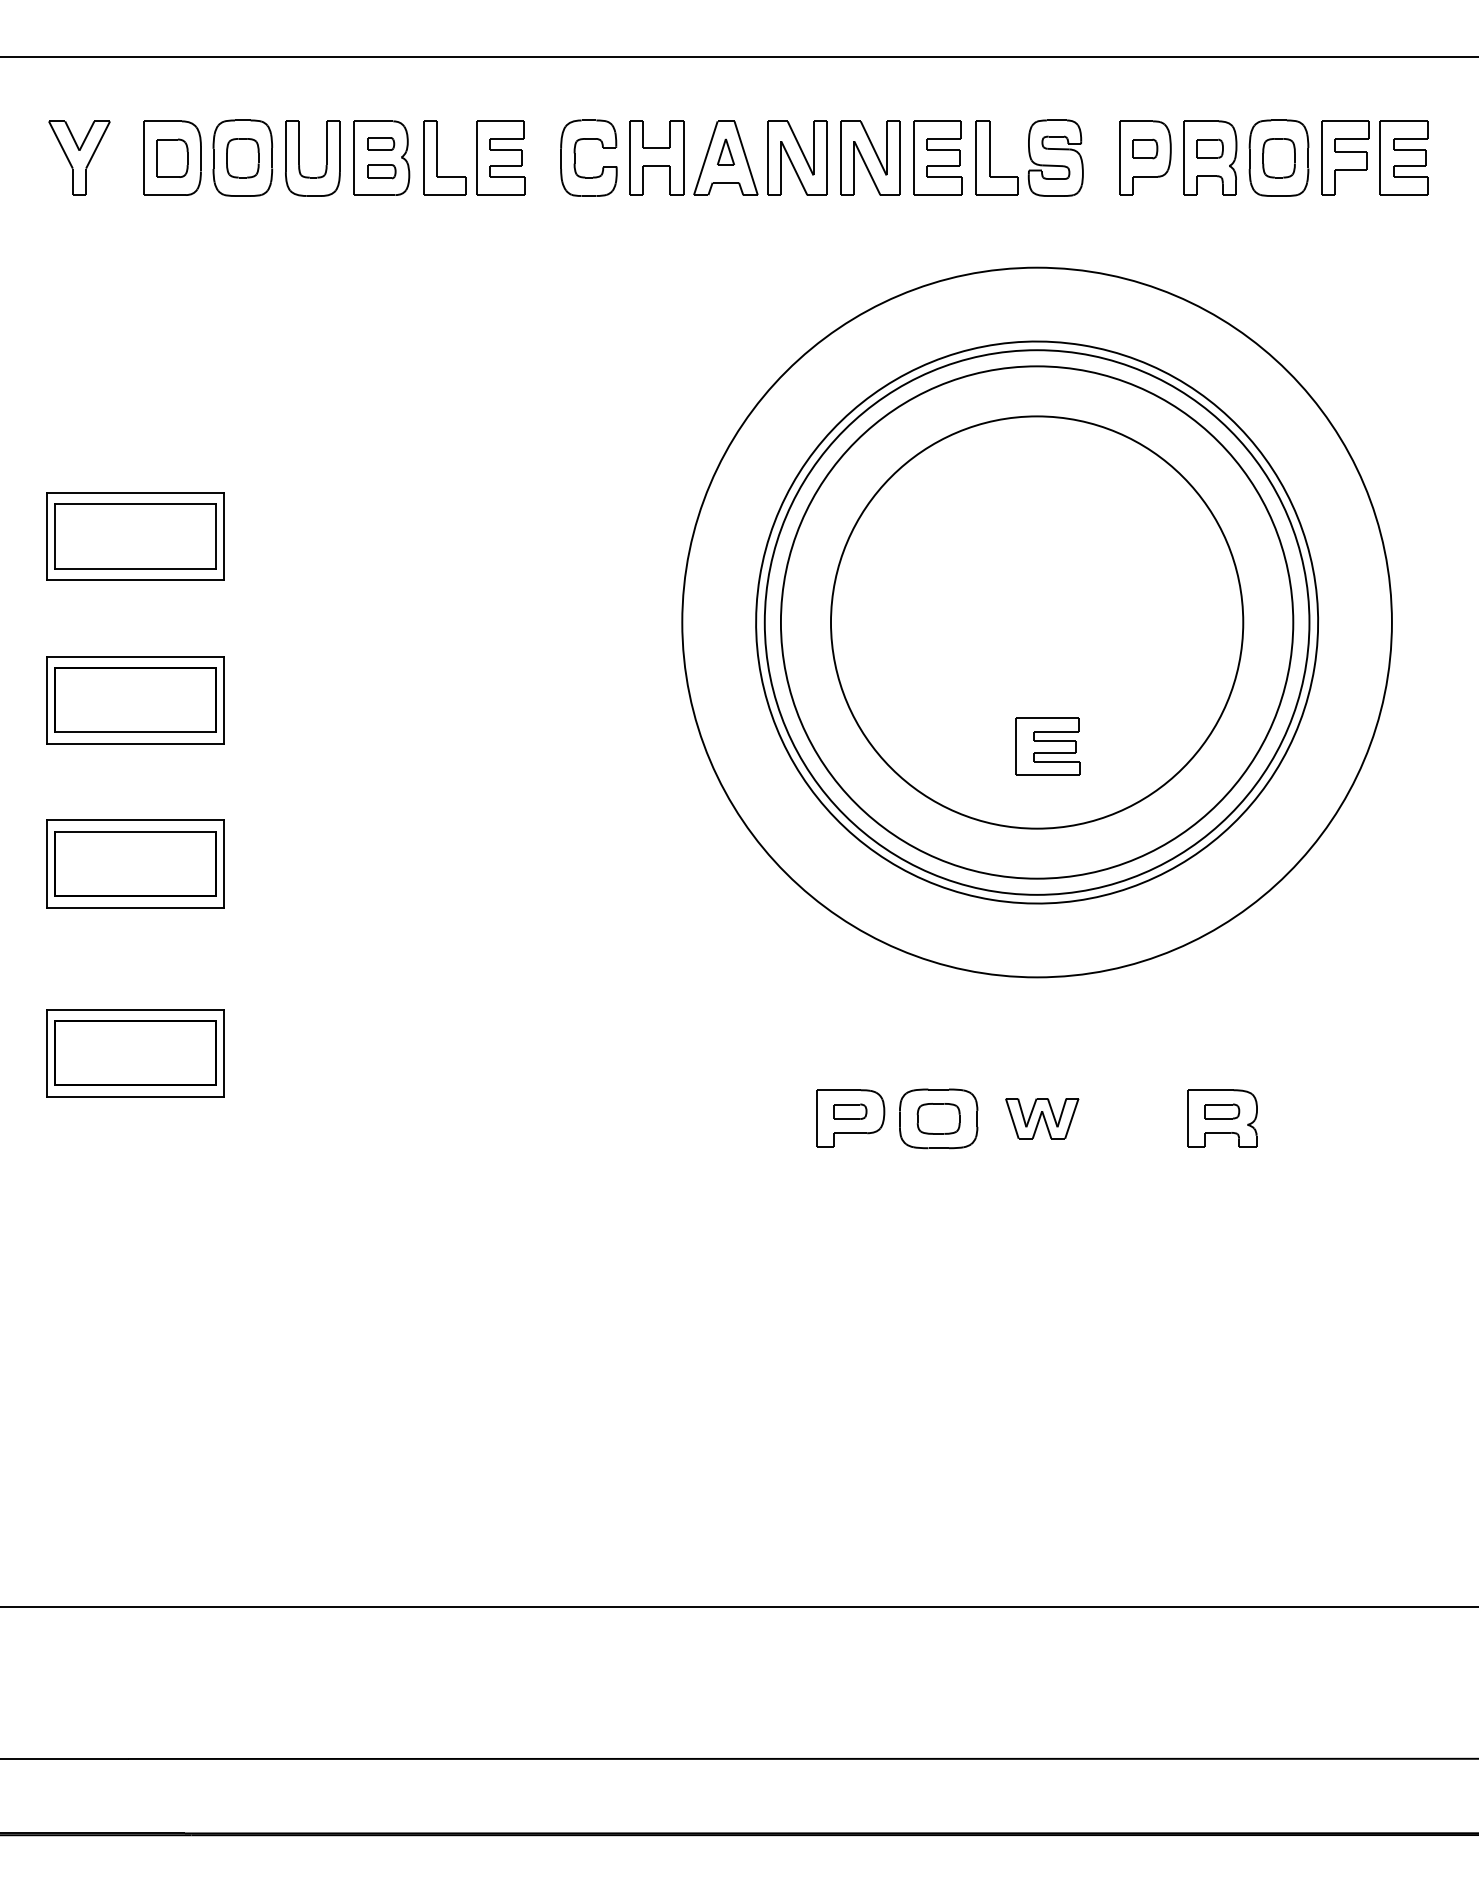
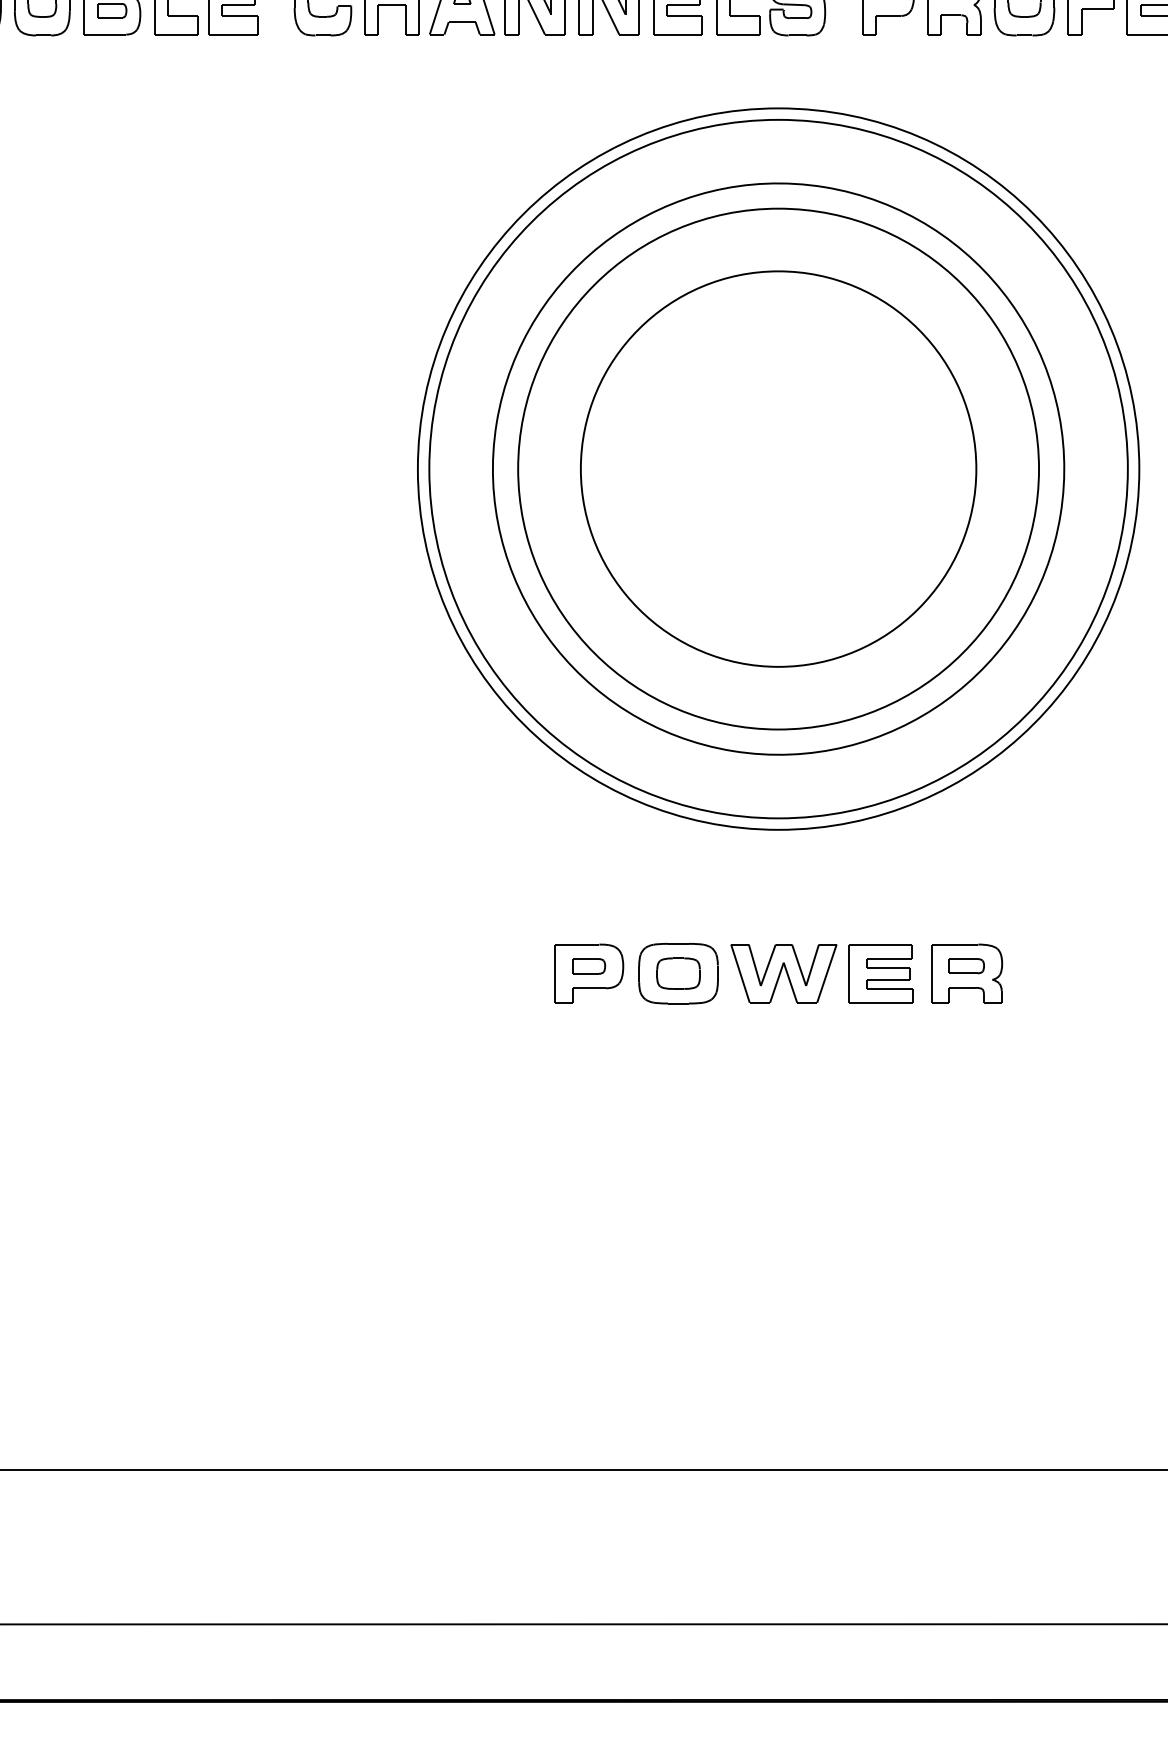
circle: (1036, 622) -> (777, 469), size x0.71
circle: (1036, 622) -> (777, 469), size x1.67
part: (1047, 746) -> (880, 973), moved
part: (1041, 1118) -> (783, 973), size x1.43

